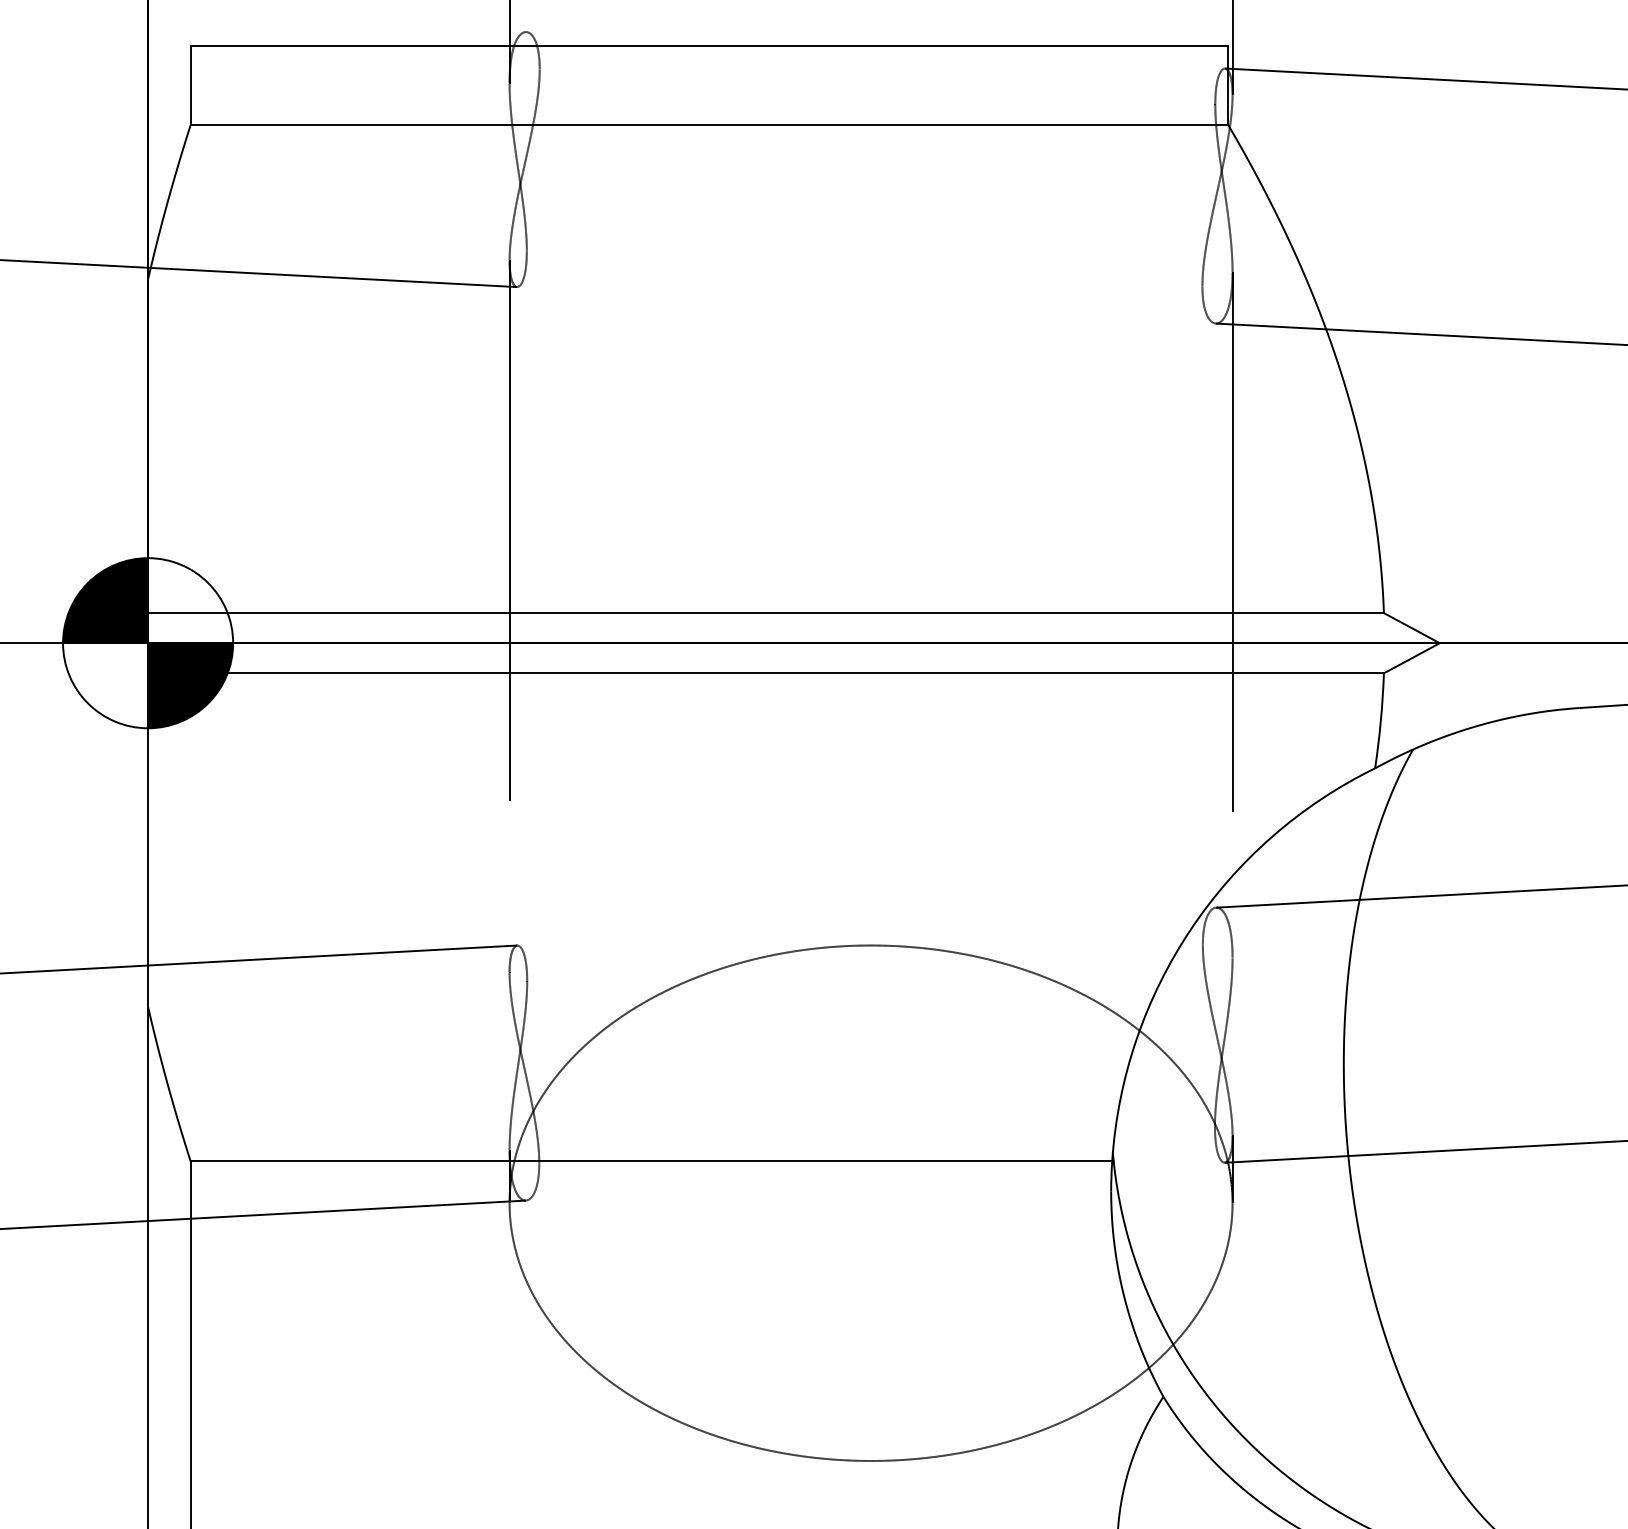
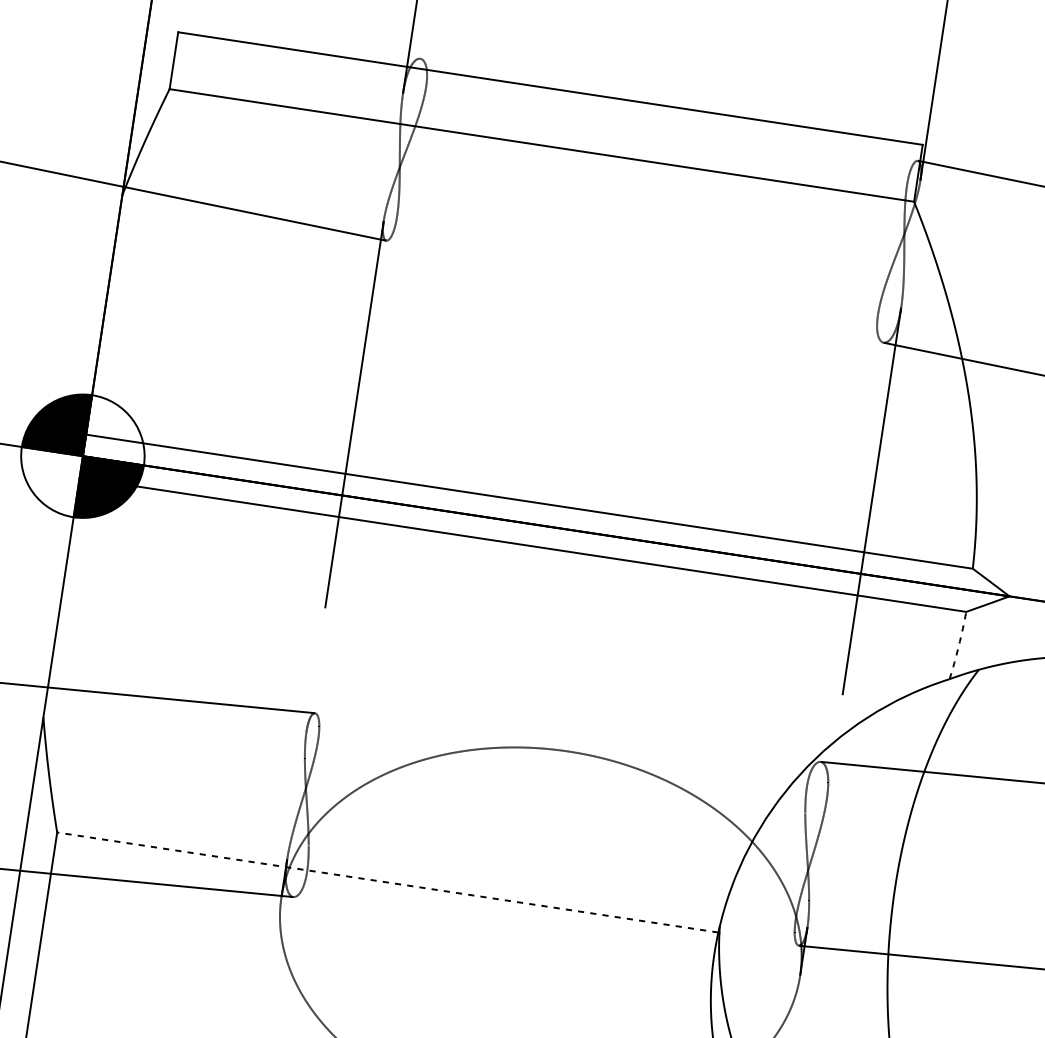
arc: (1380, 720) -> (958, 645), solid -> dashed
line: (651, 1161) -> (387, 882), solid -> dashed

